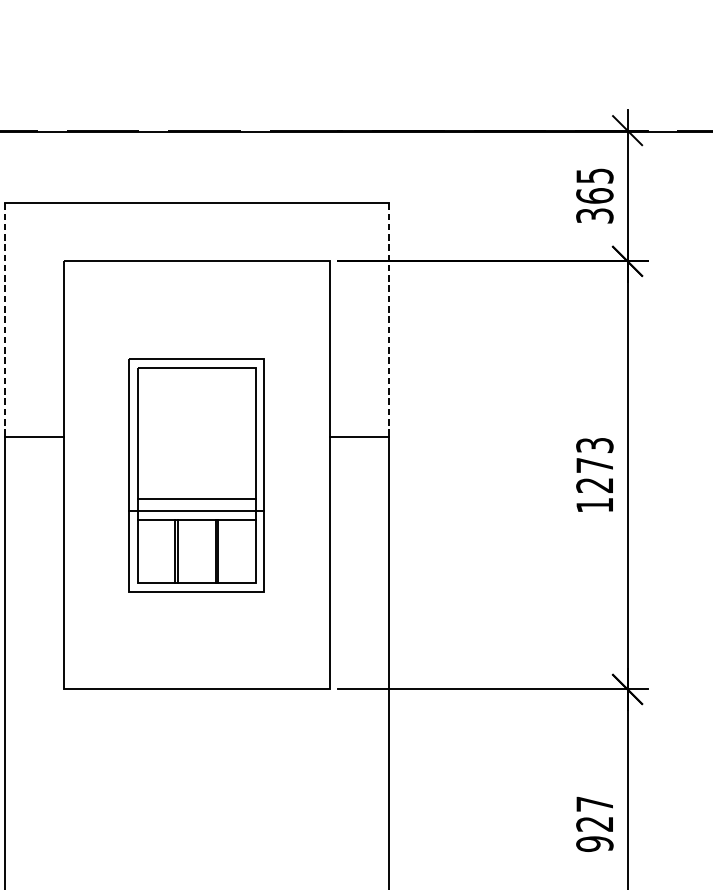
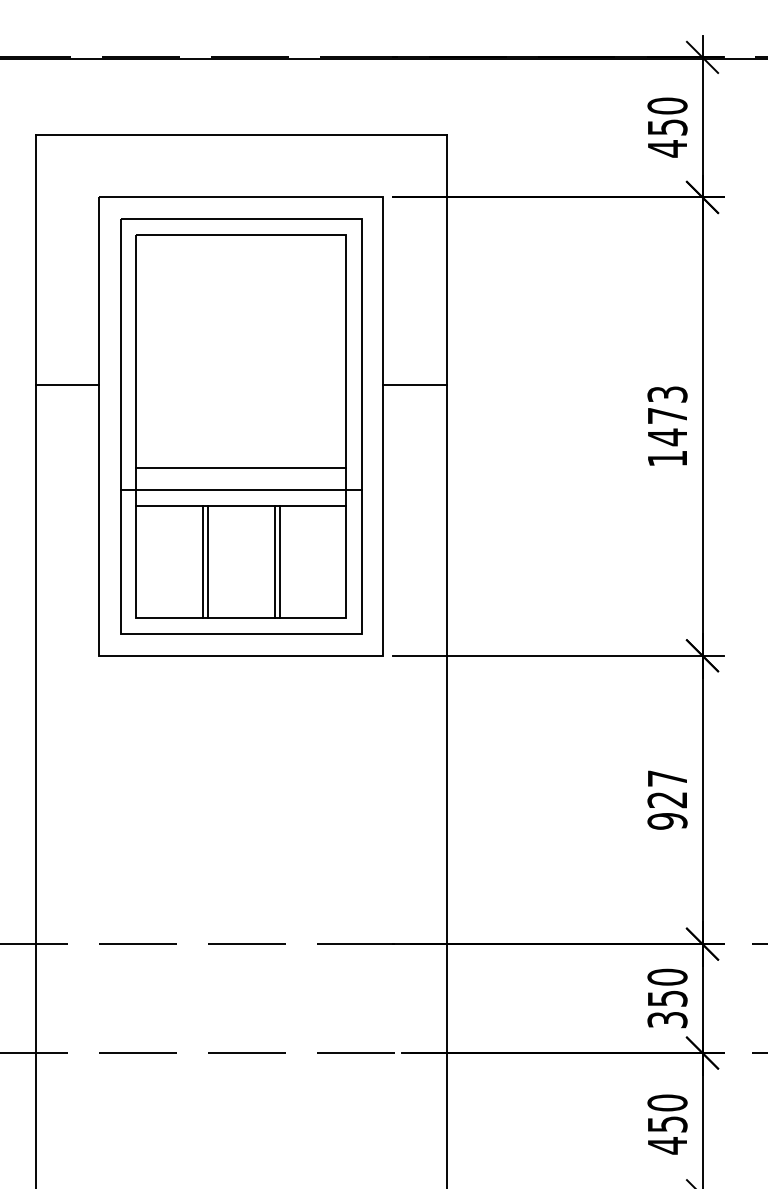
text: (594, 196) -> (667, 127), 365 -> 450
line: (4, 320) -> (35, 260), dashed -> solid
line: (388, 320) -> (446, 260), dashed -> solid
part: (196, 475) -> (241, 426), size x1.67
text: (593, 485) -> (666, 437), 1273 -> 1473

